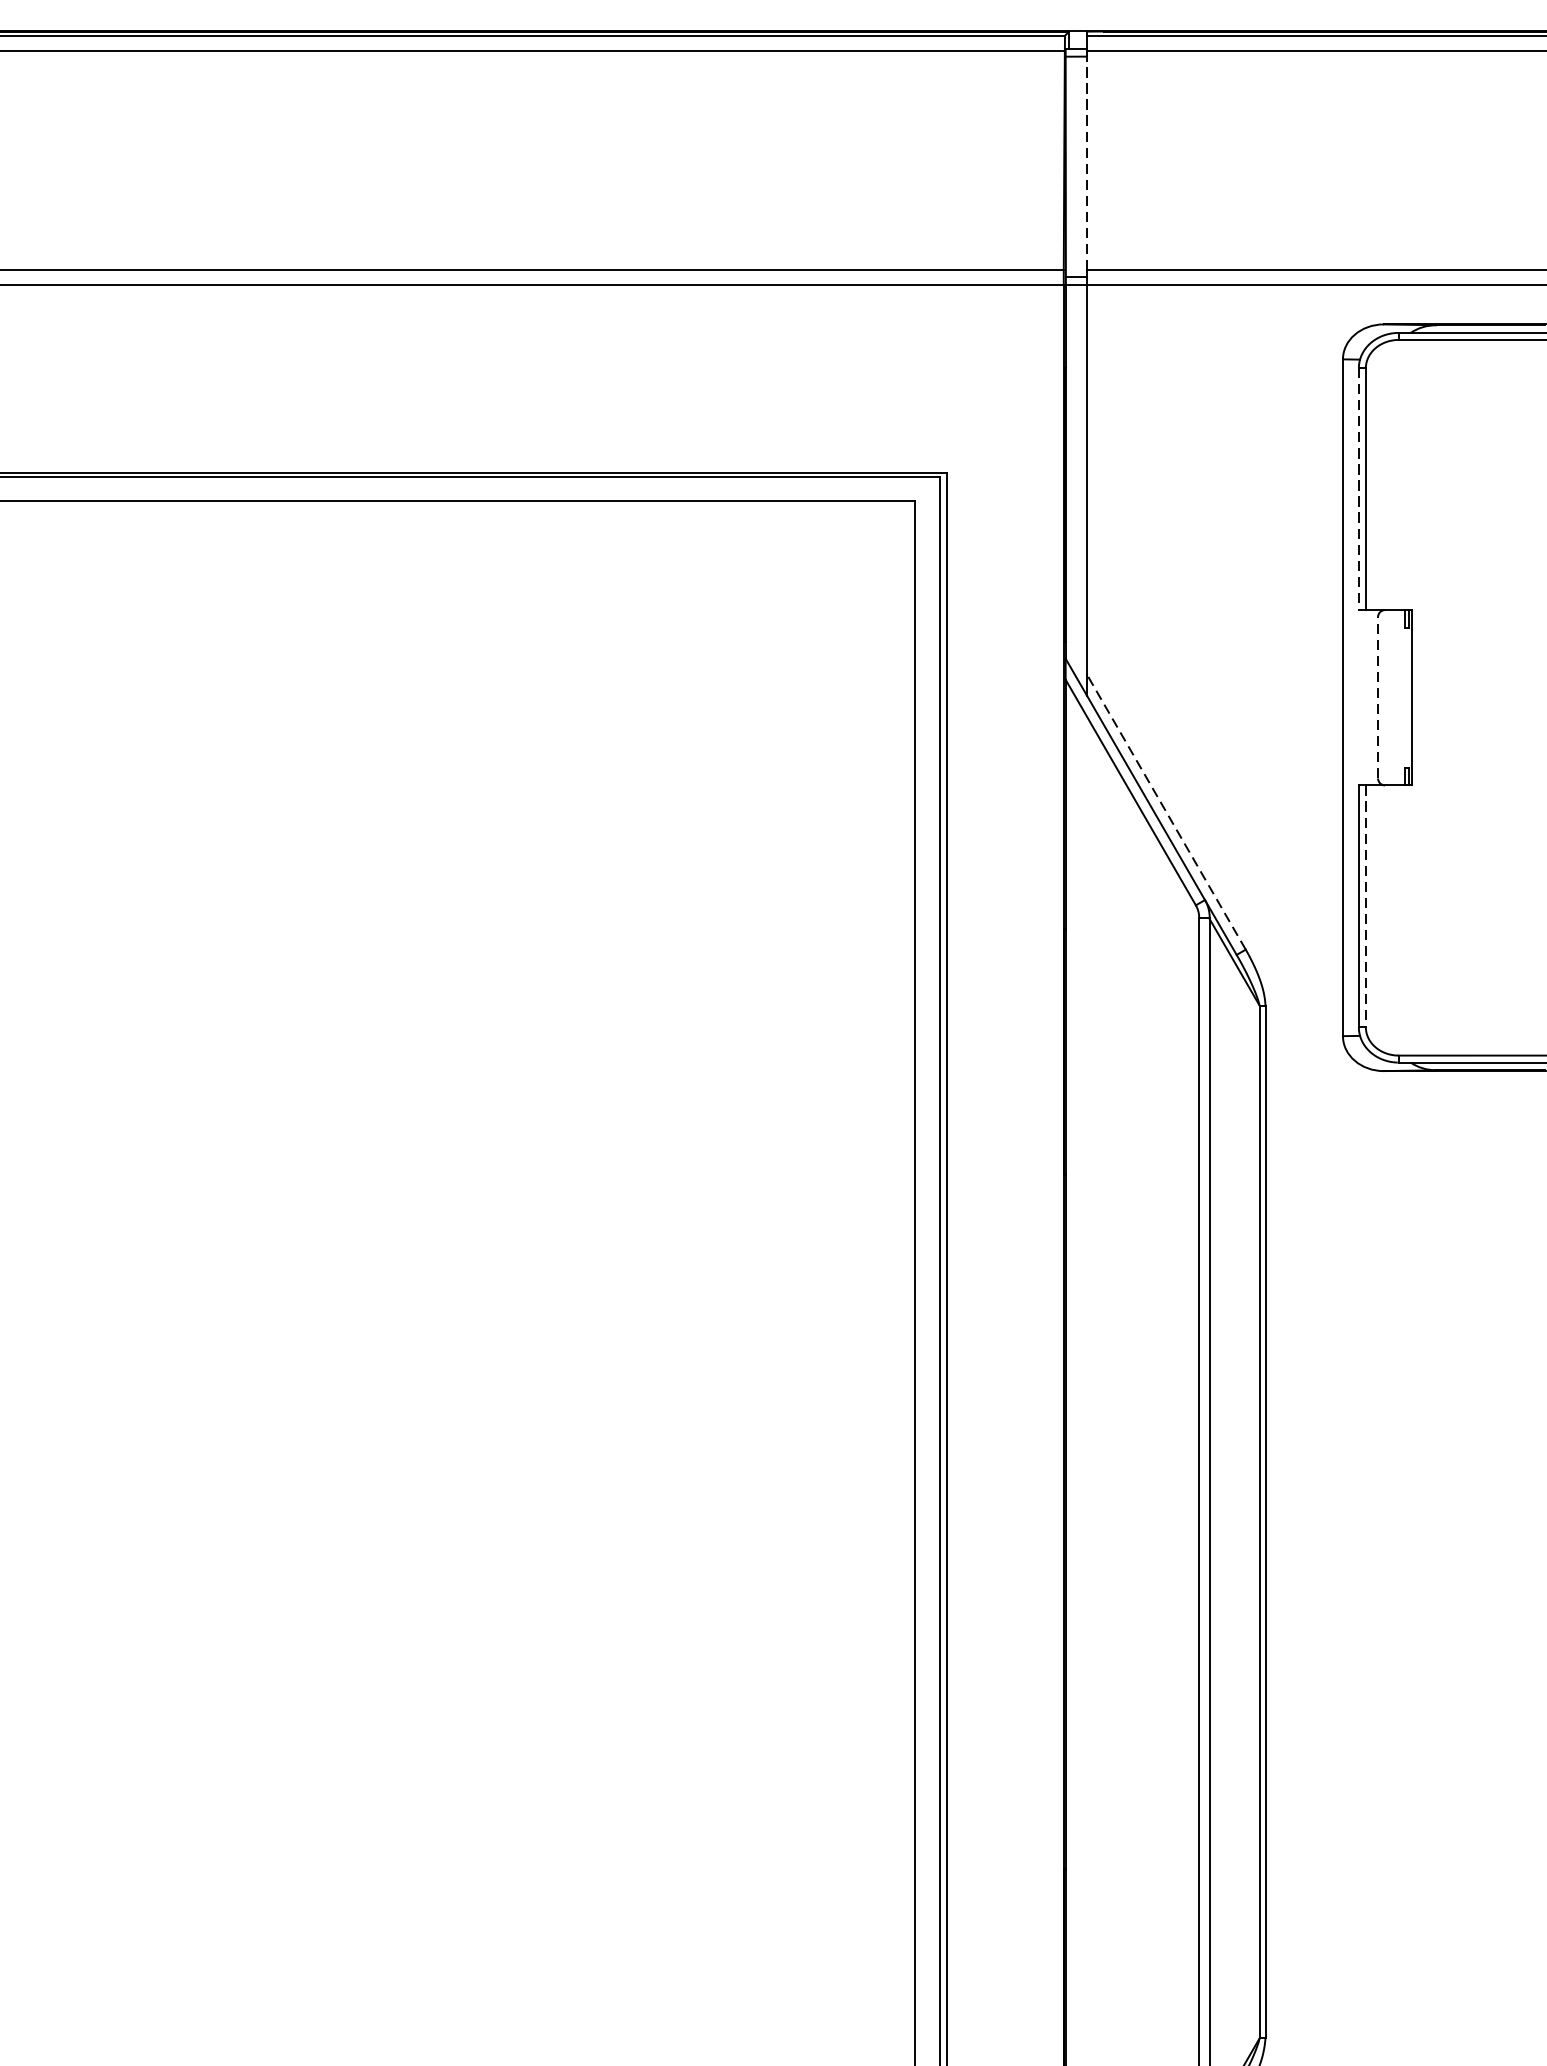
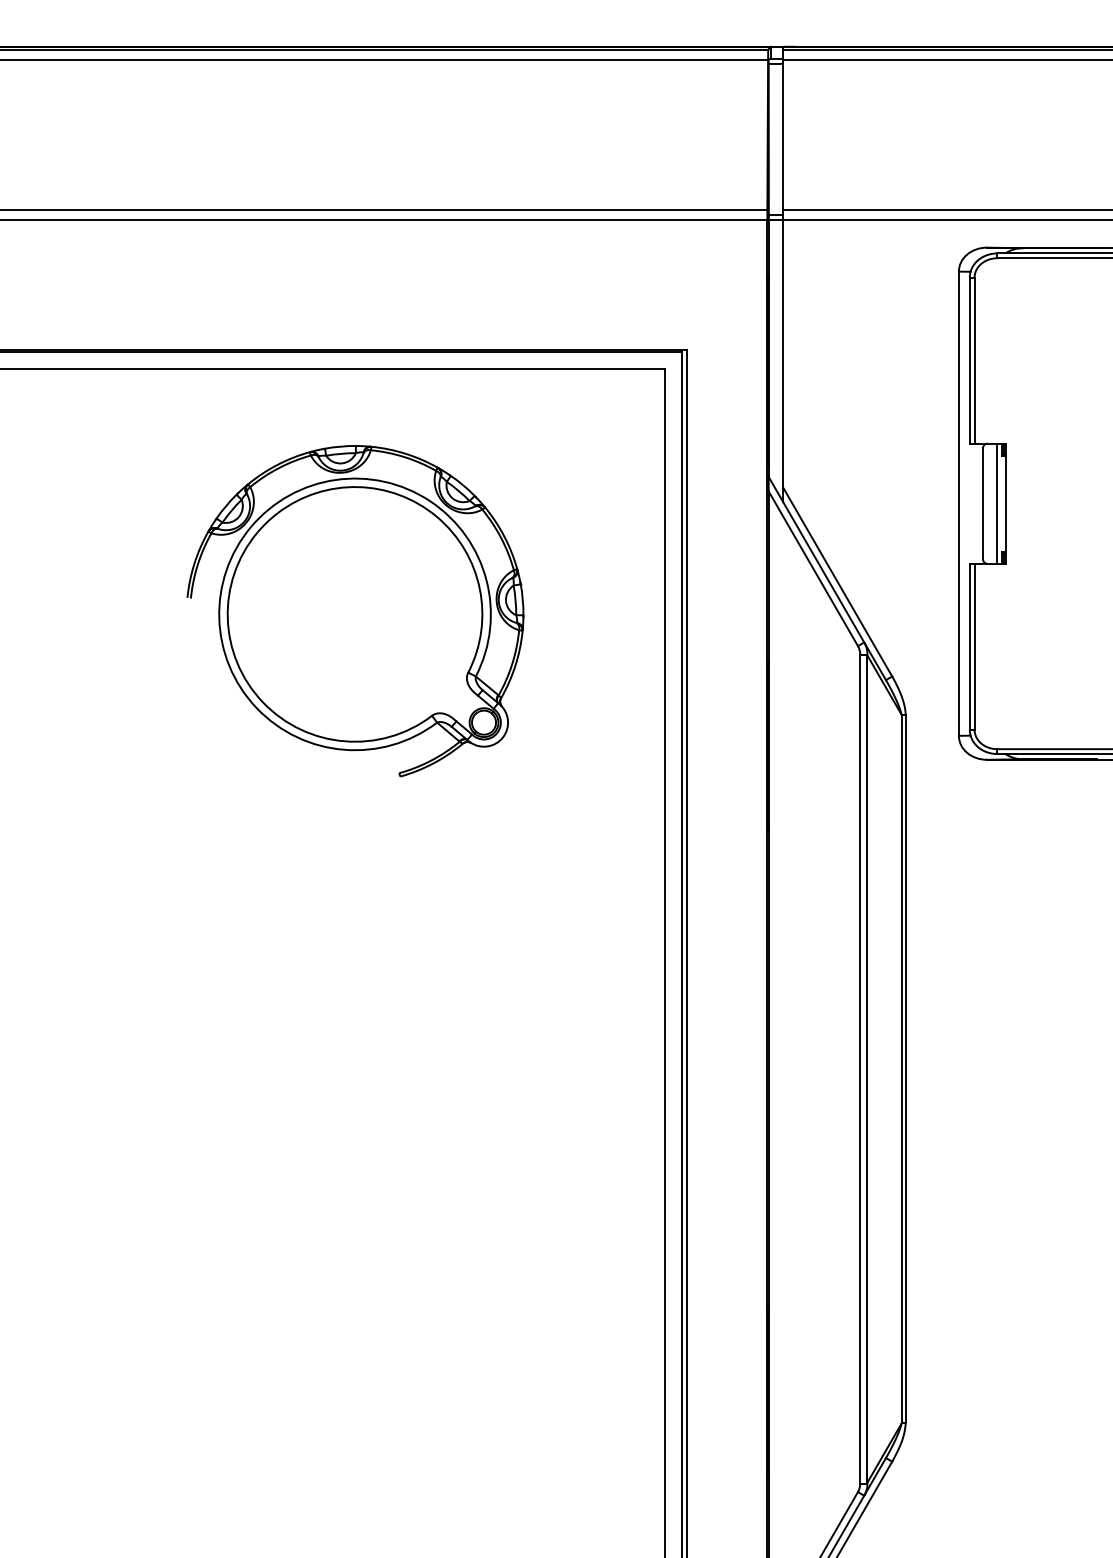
line: (1087, 160) -> (783, 135), dashed -> solid
line: (1358, 488) -> (969, 360), dashed -> solid
line: (1377, 697) -> (982, 503), dashed -> solid
line: (1399, 697) -> (997, 503), added
line: (1165, 812) -> (837, 582), dashed -> solid
part: (463, 854) -> (355, 611), added
line: (1365, 905) -> (974, 646), dashed -> solid

